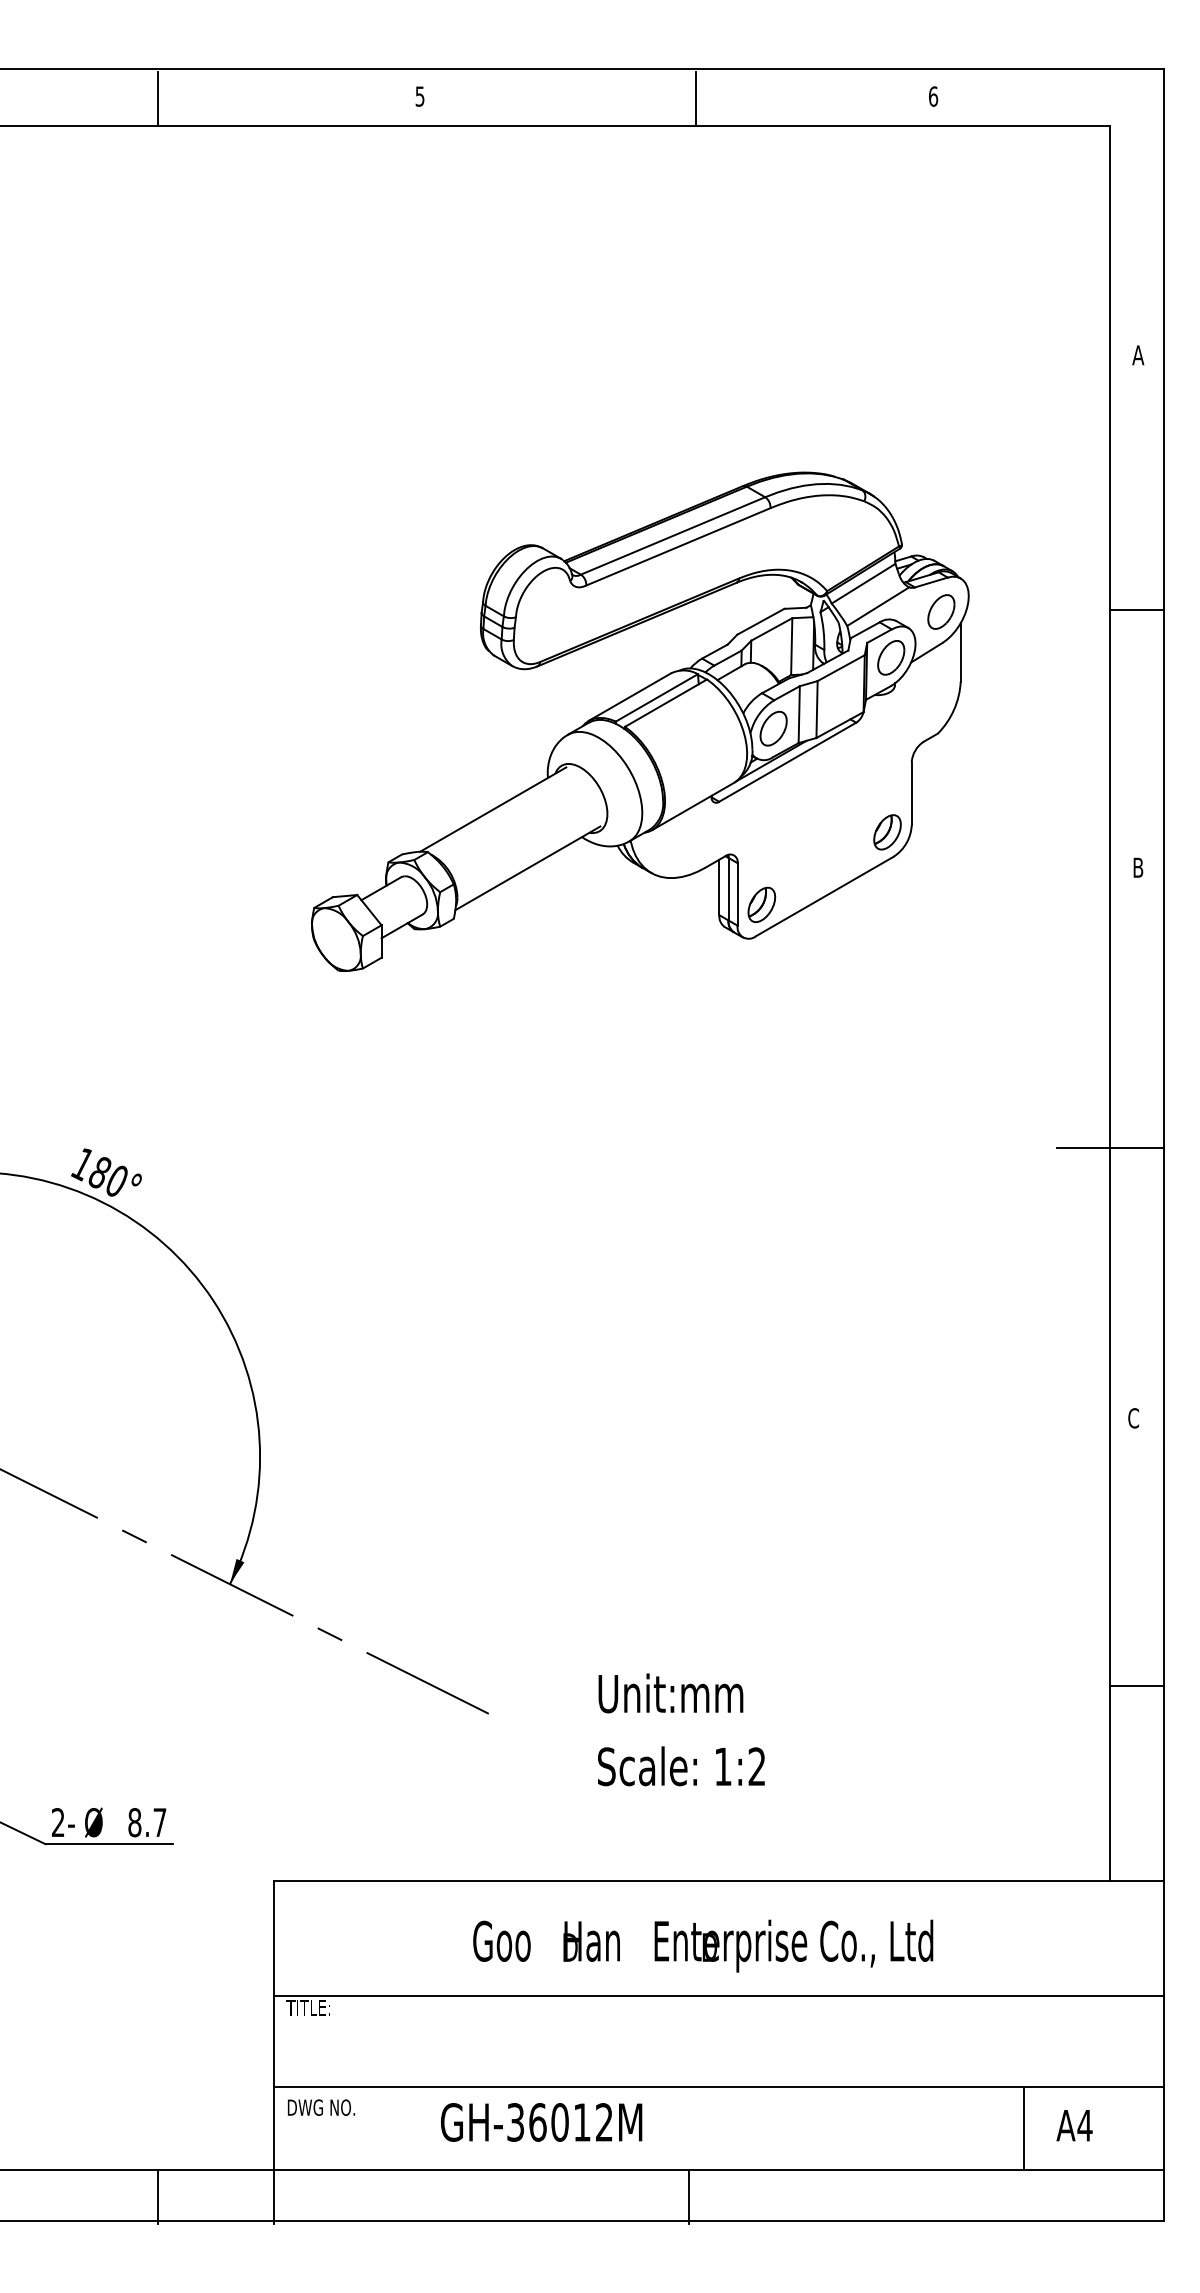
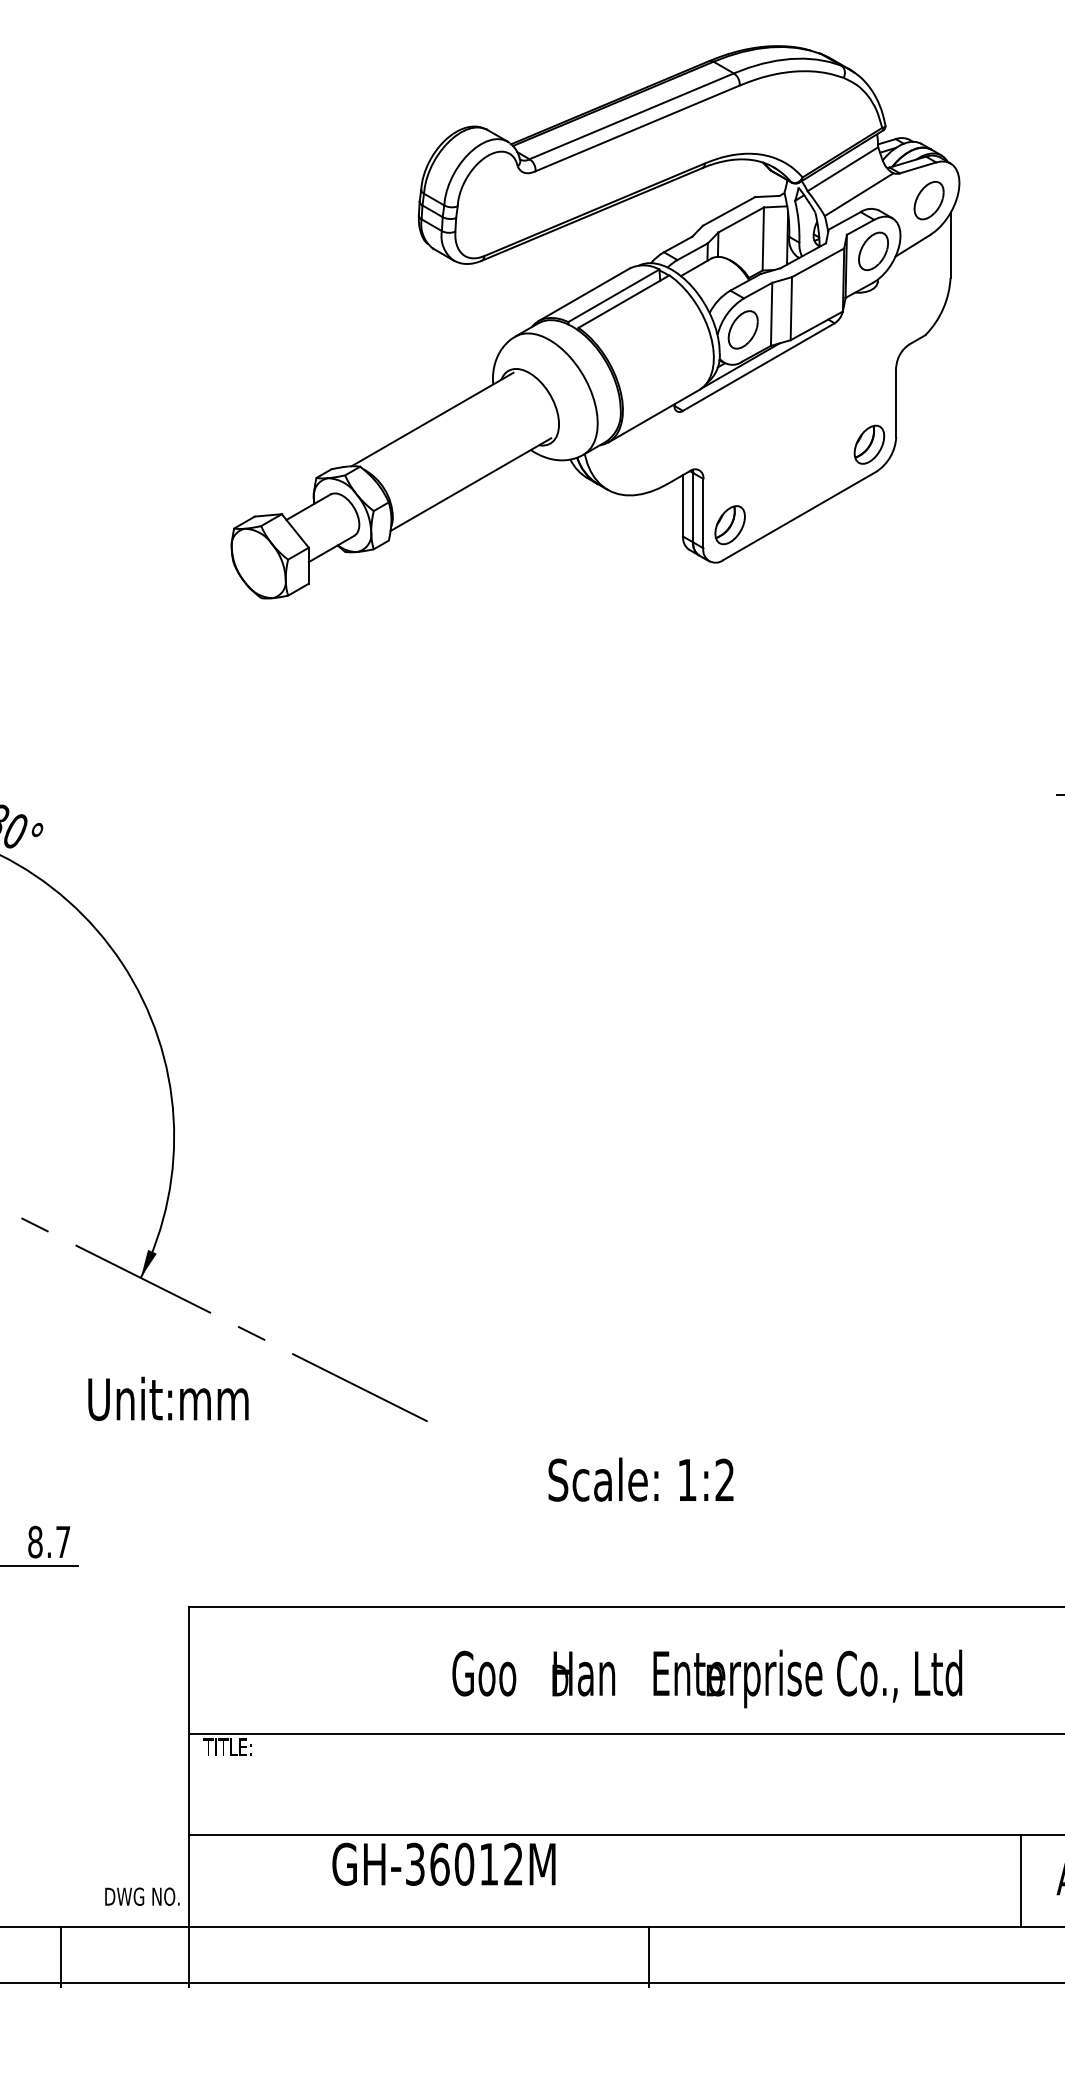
text: (670, 1693) -> (167, 1399), moved
text: (703, 1945) -> (707, 1678), moved
text: (321, 2107) -> (142, 1896), moved
text: (541, 2122) -> (443, 1864), moved

